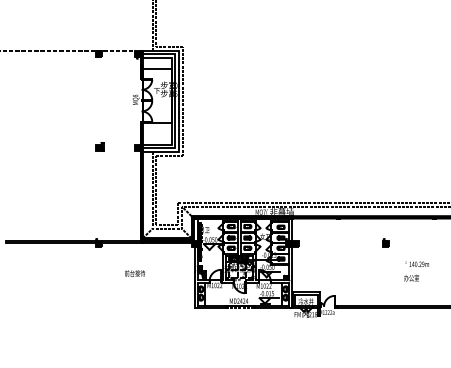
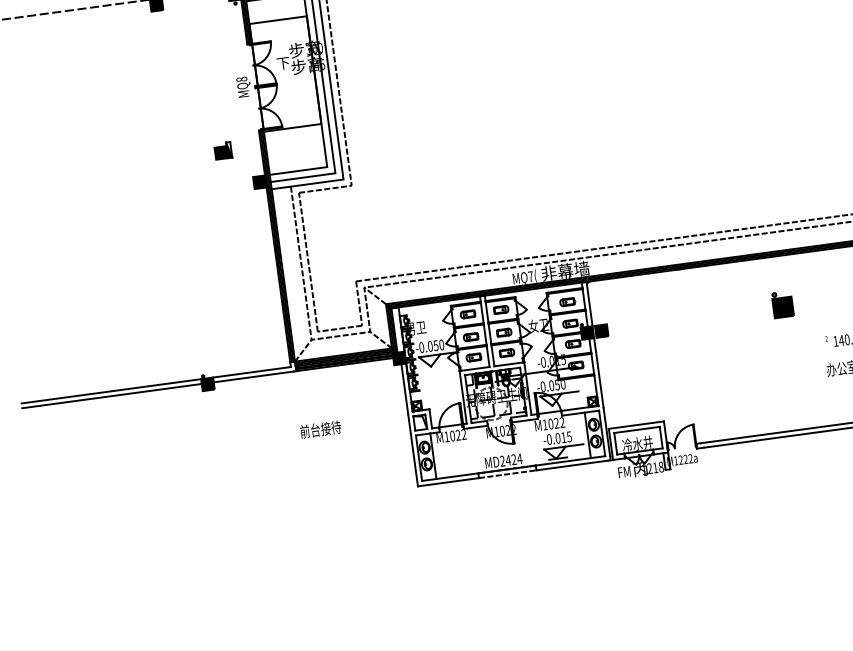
part: (99, 146) -> (222, 150), moved
part: (385, 242) -> (780, 304), size x1.6
text: (135, 273) -> (321, 429), moved

